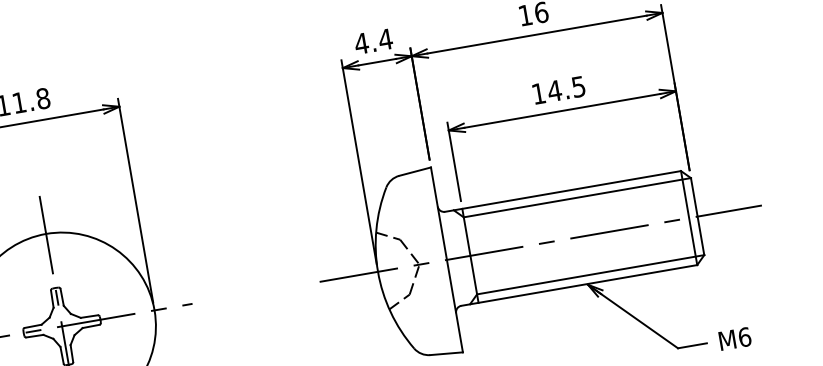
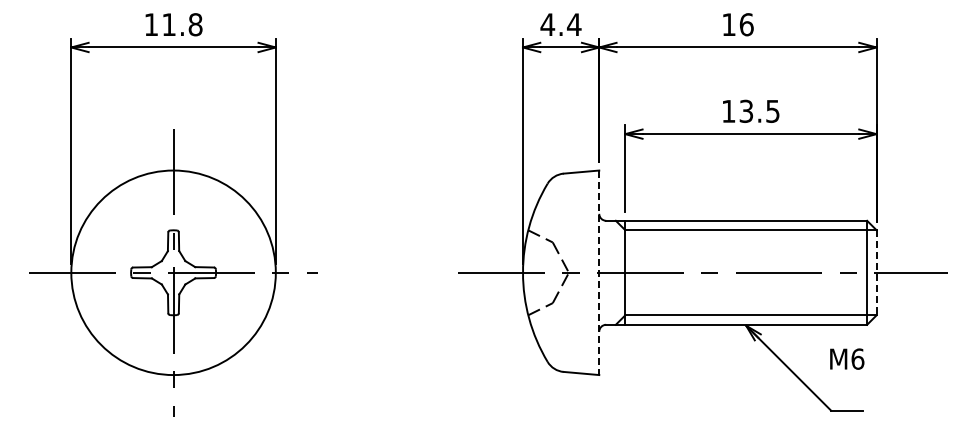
text: (554, 90) -> (746, 110), 14.5 -> 13.5
line: (697, 216) -> (876, 272), solid -> dashed
line: (447, 260) -> (599, 273), solid -> dashed
text: (735, 338) -> (847, 358), moved

